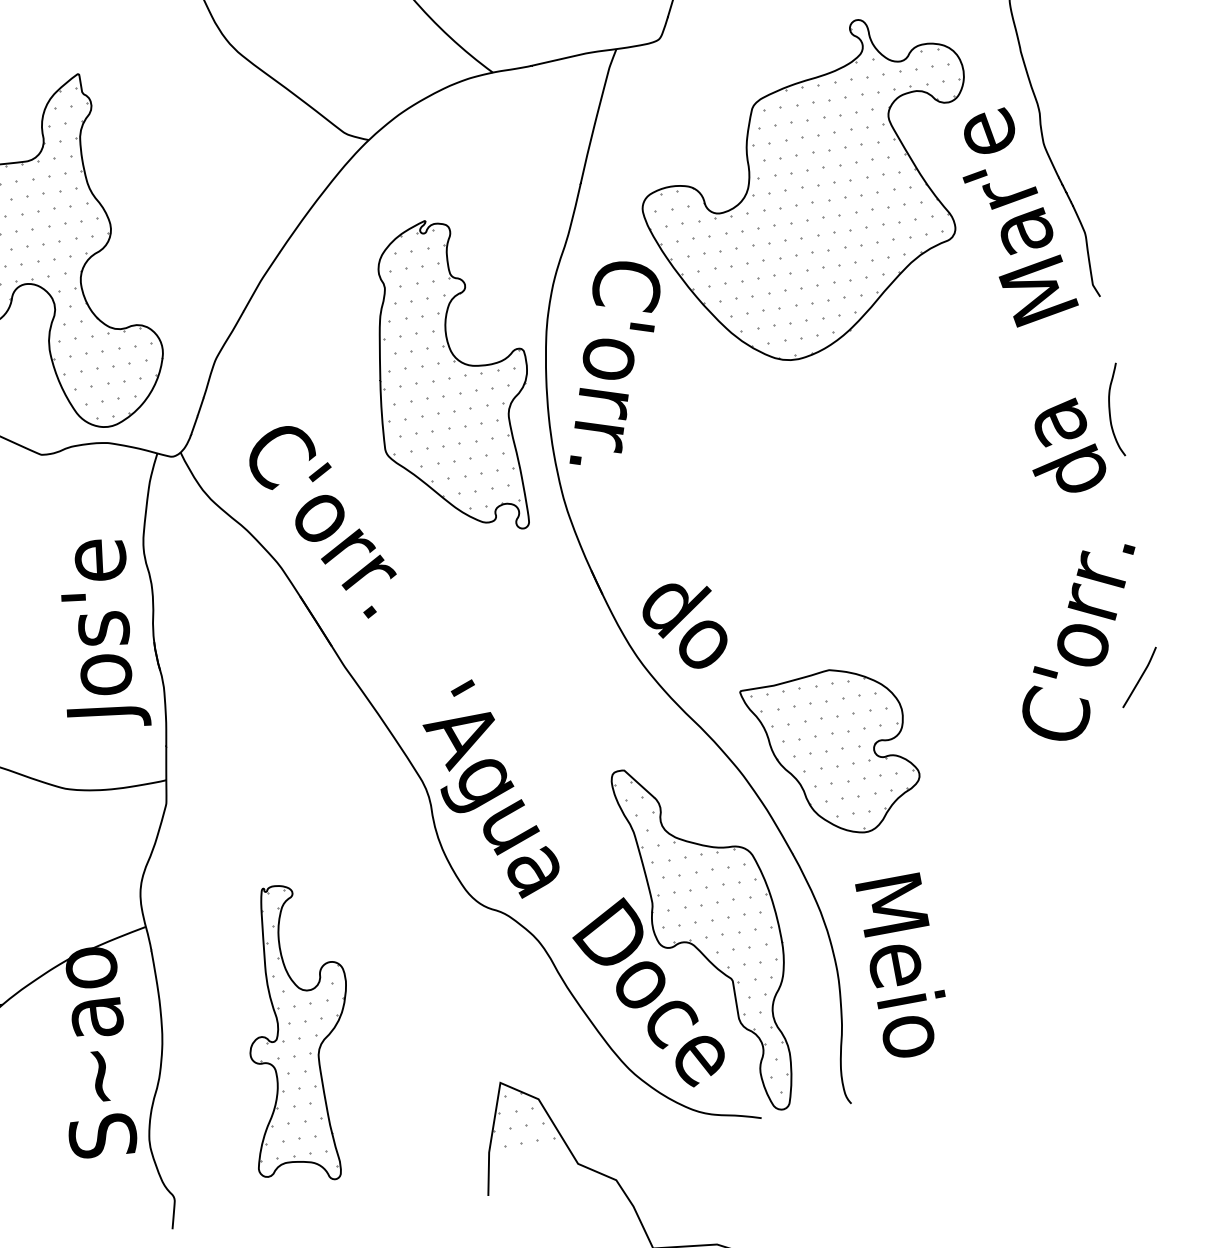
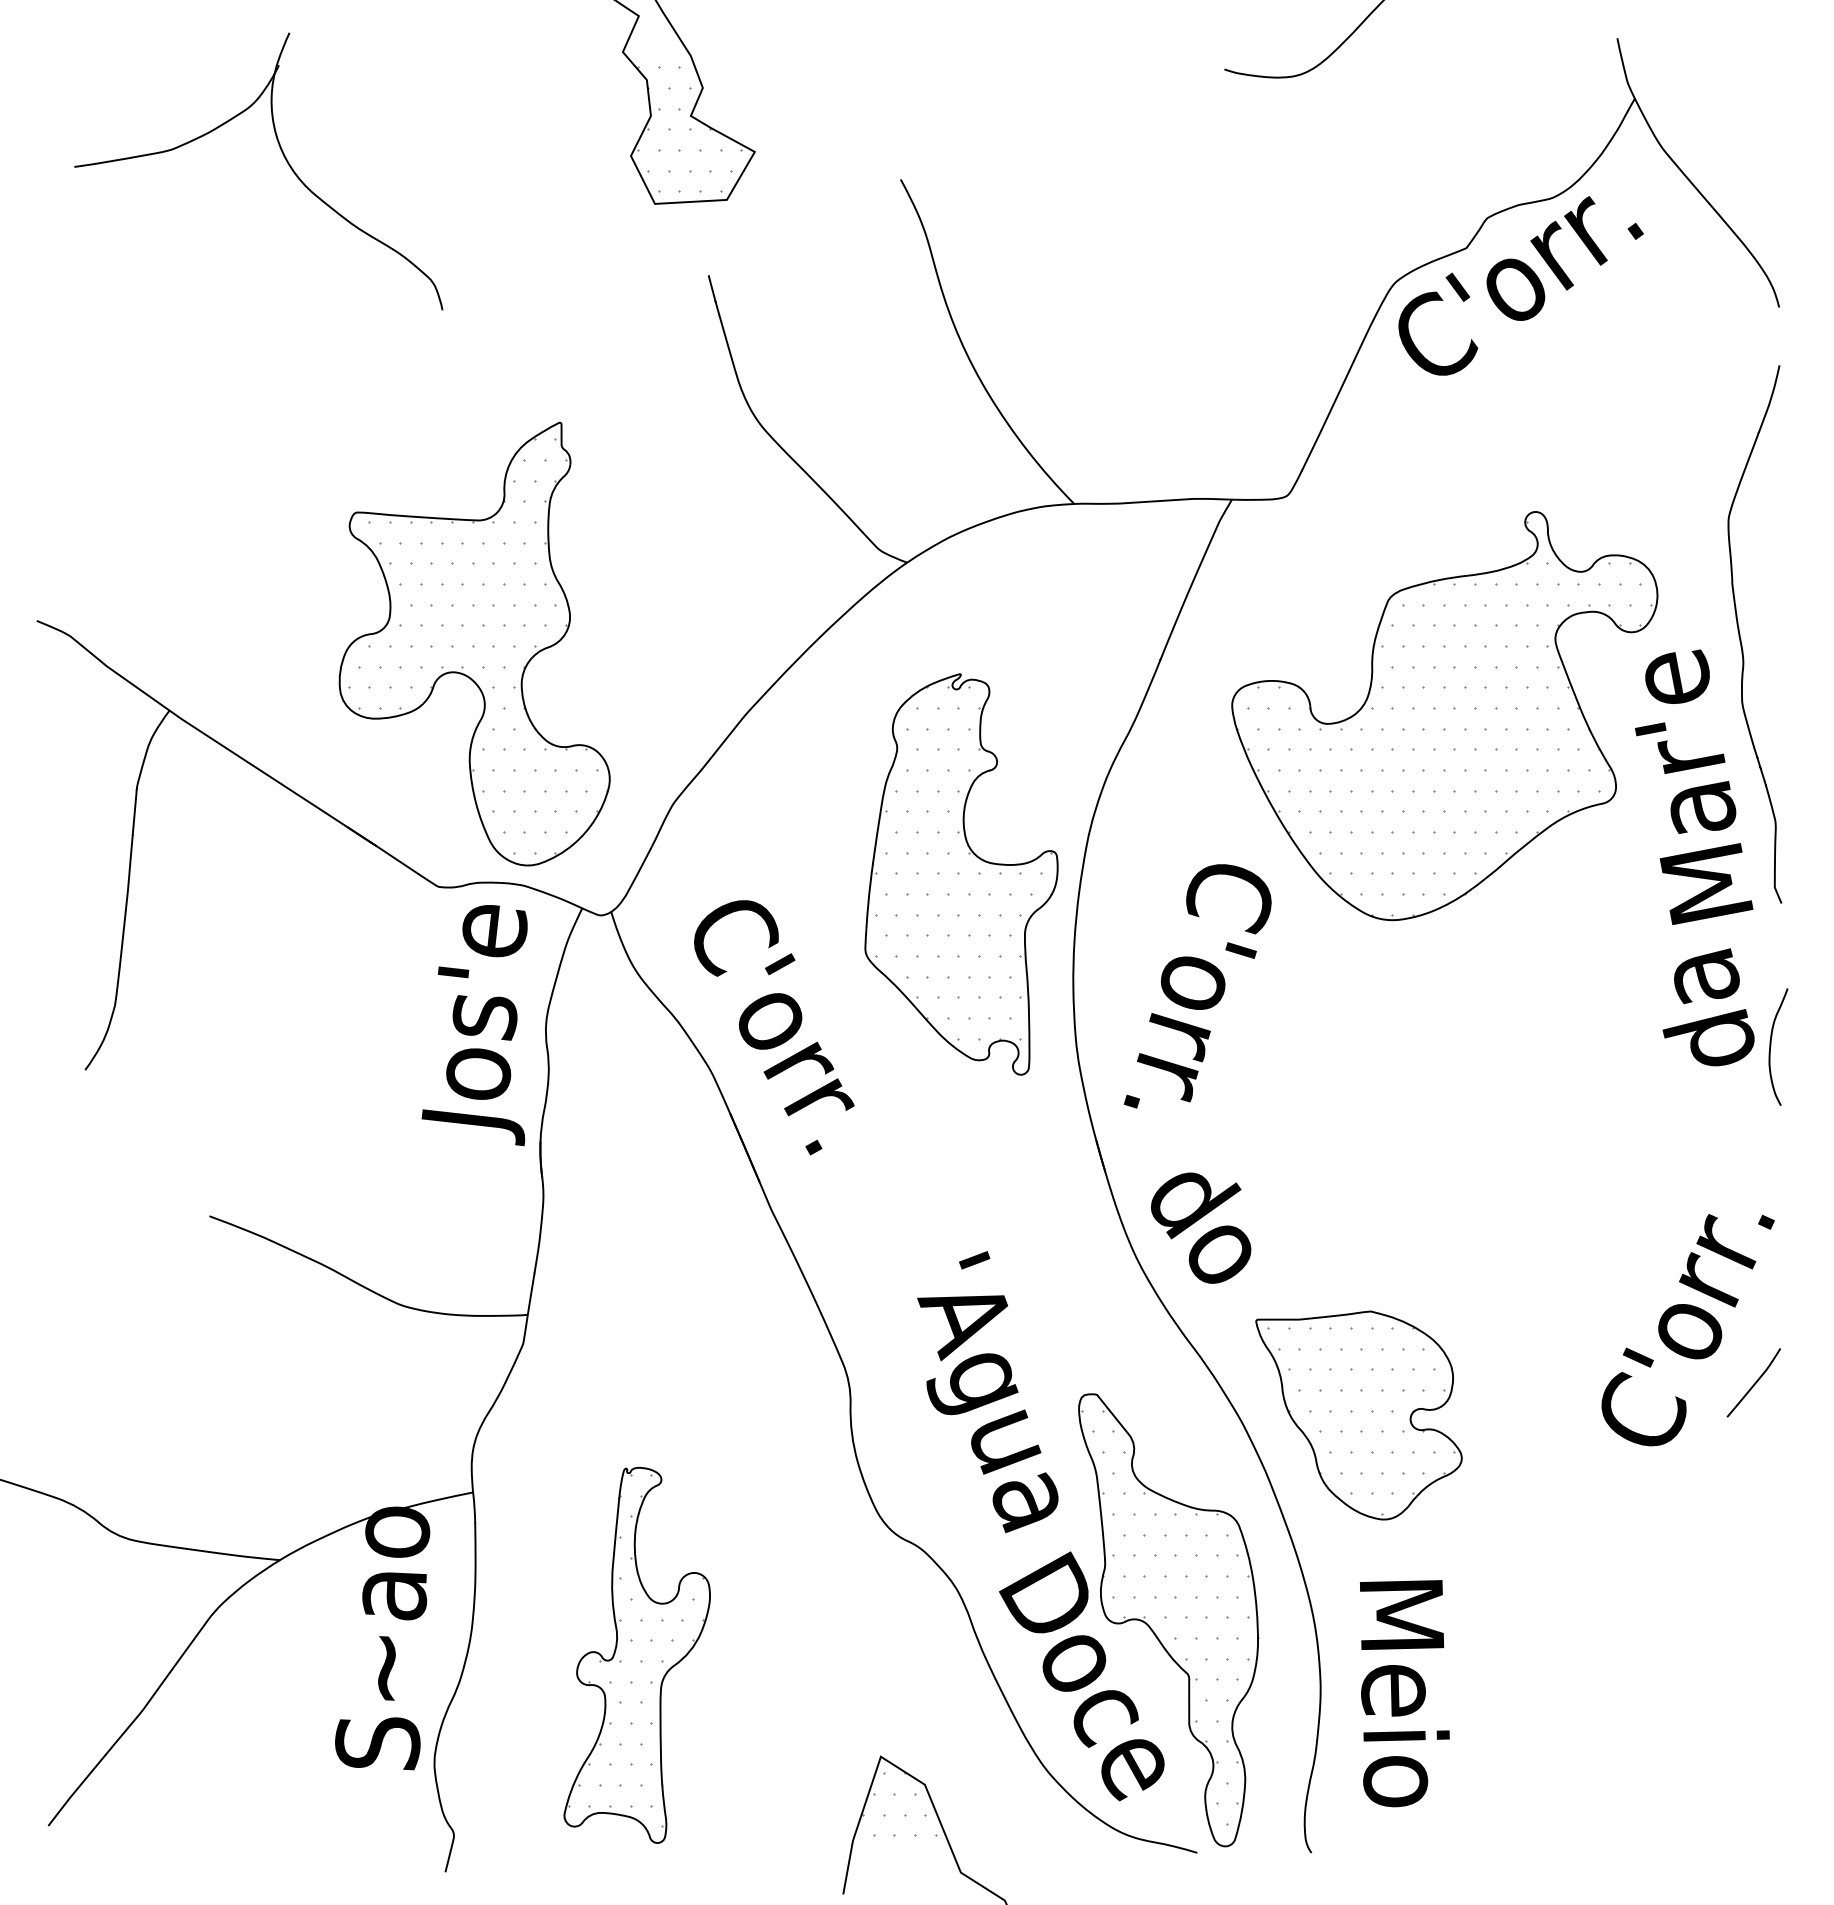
text: (612, 361) -> (1197, 986), moved
text: (1065, 446) -> (1708, 1007), moved
text: (96, 636) -> (474, 1025), moved
text: (489, 790) -> (987, 1392), moved

